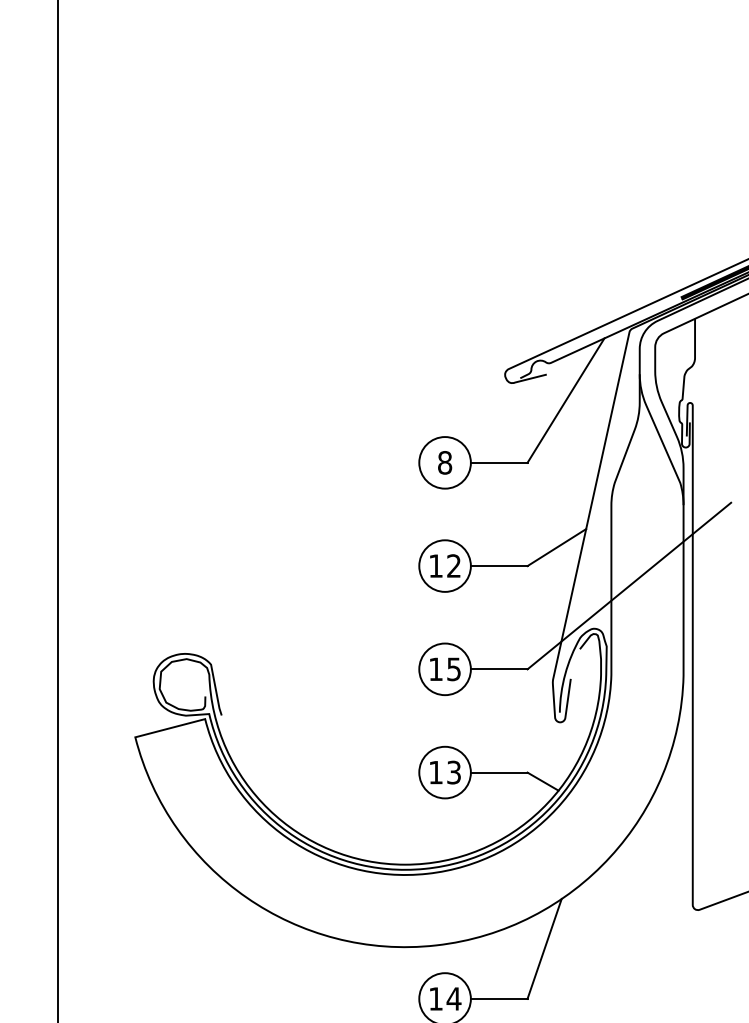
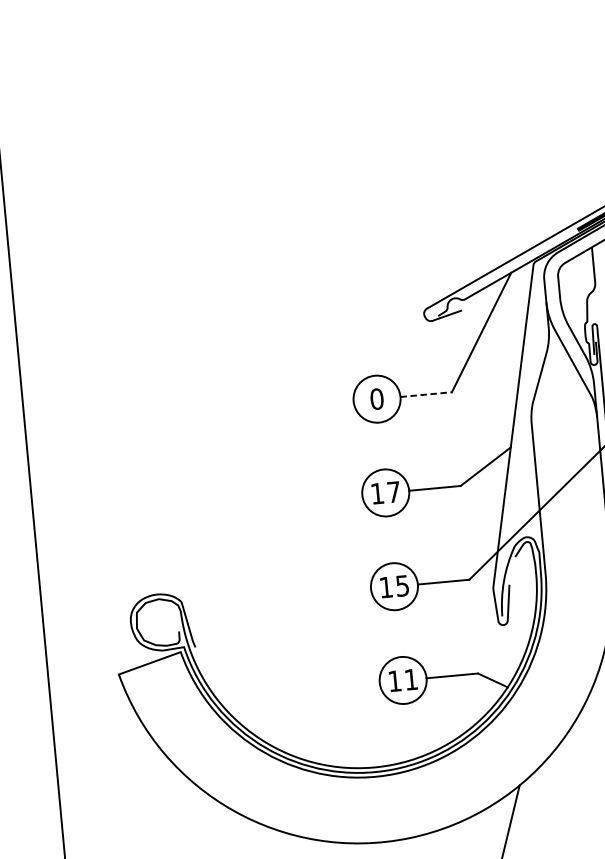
text: (445, 462) -> (377, 398), 8 -> 0
line: (499, 462) -> (426, 394), solid -> dashed
text: (453, 565) -> (393, 491), 12 -> 17
text: (453, 772) -> (410, 679), 13 -> 11

